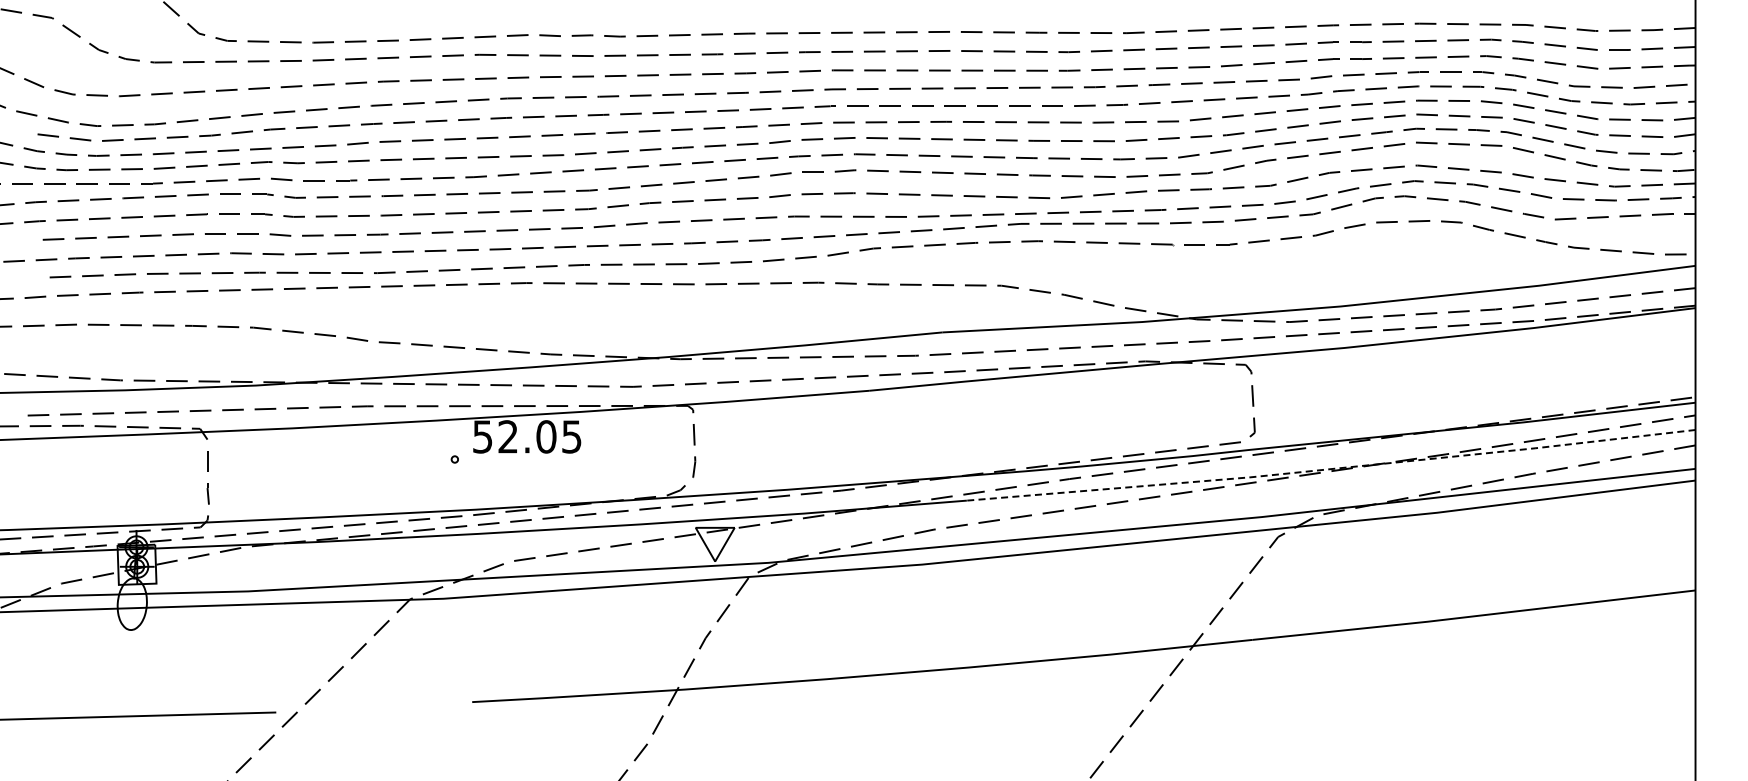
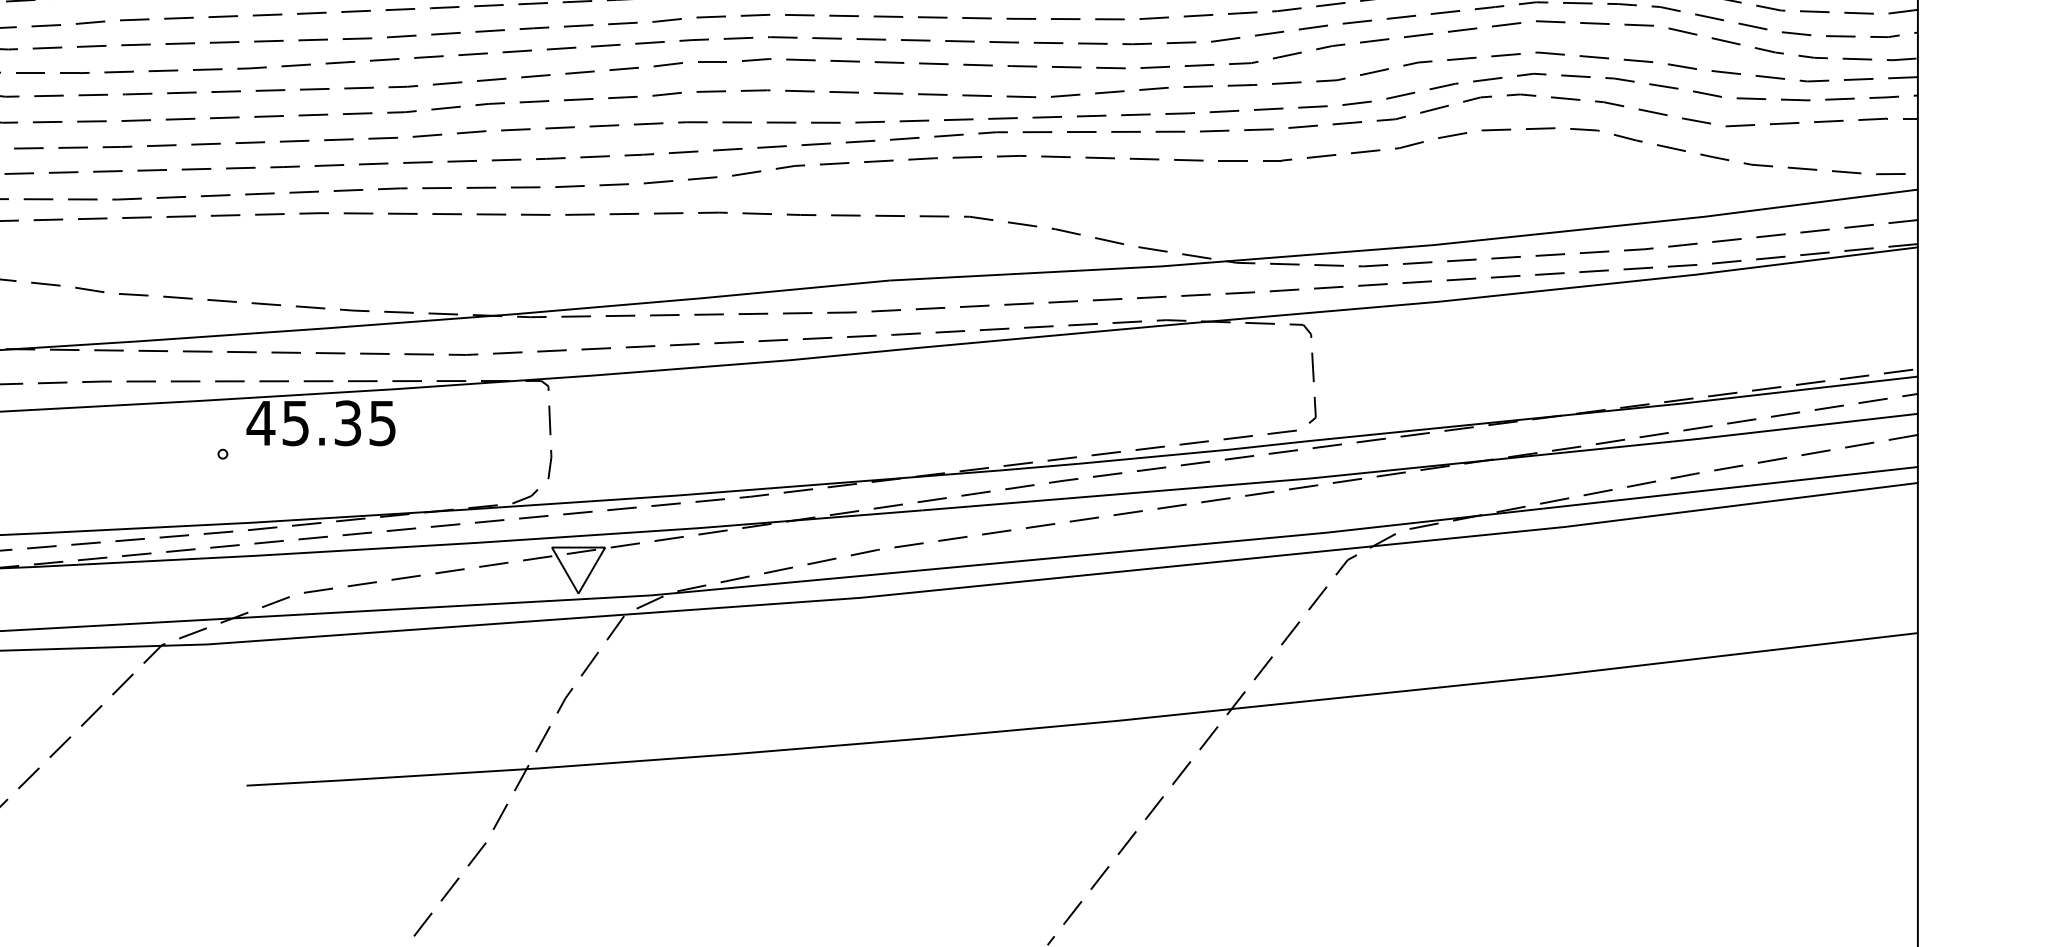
text: (514, 436) -> (304, 422), 52.05 -> 45.35
line: (1331, 469) -> (1420, 467), dashed -> solid

